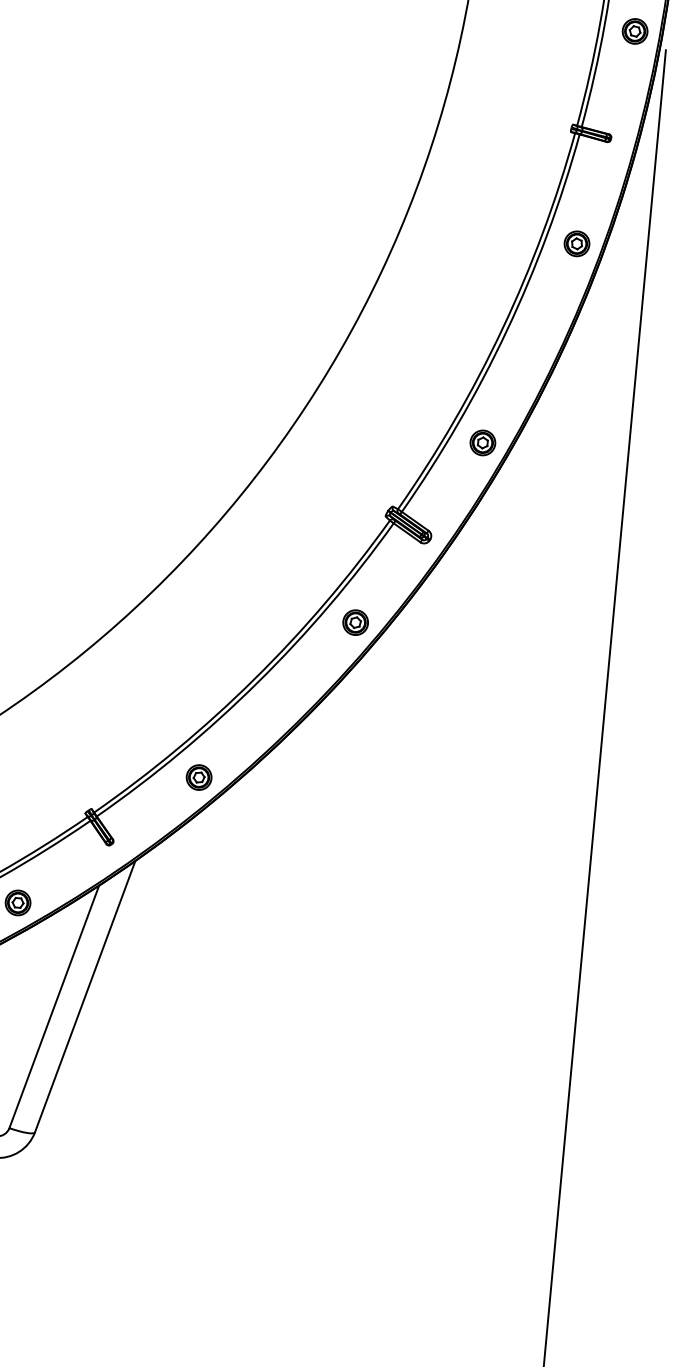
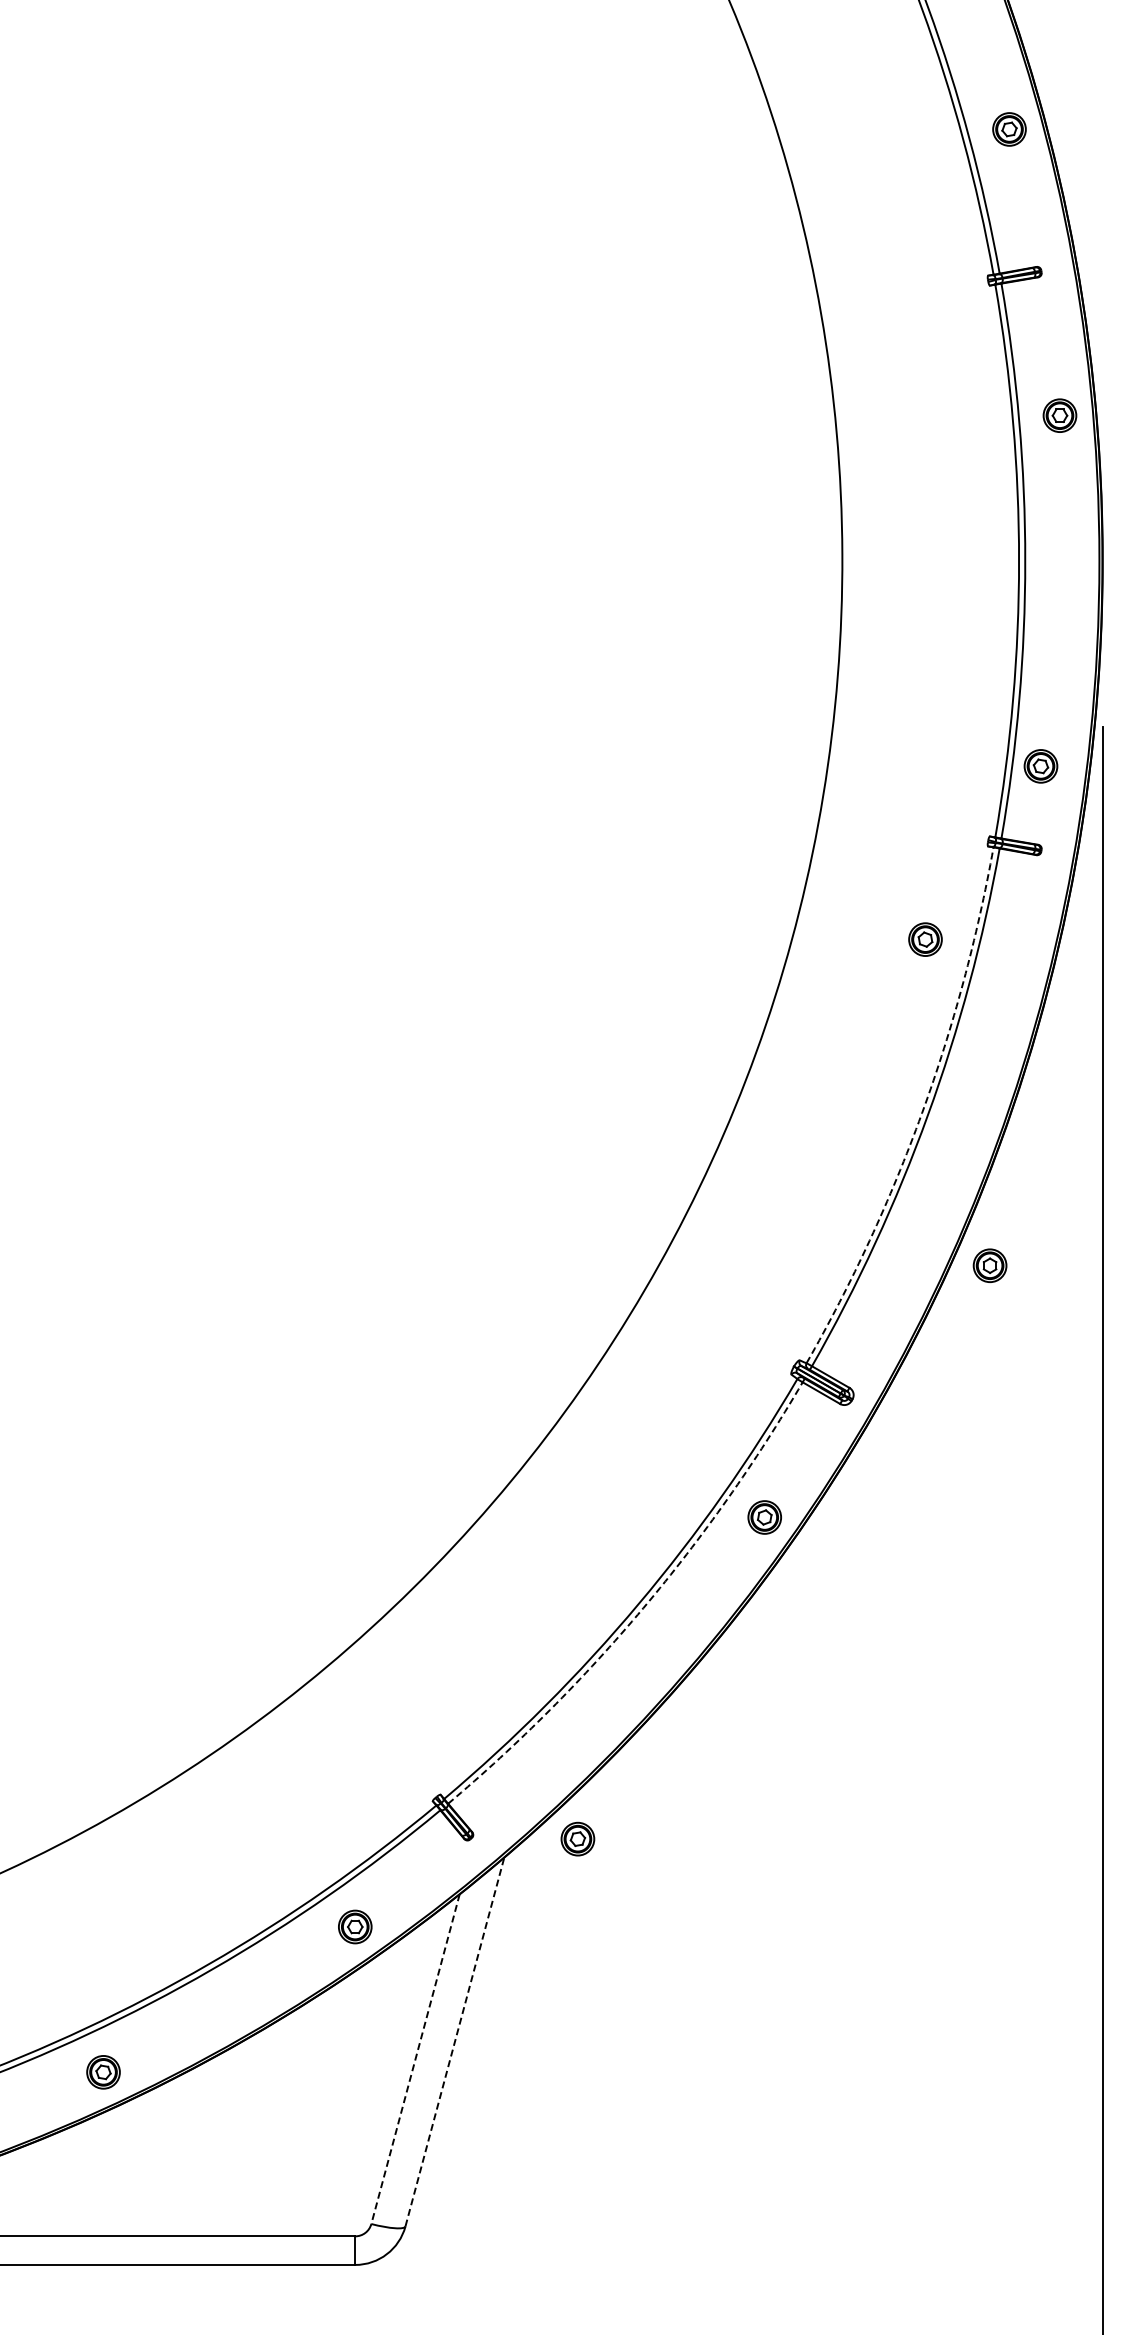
part: (634, 31) -> (1040, 766), moved
part: (577, 243) -> (925, 939), moved
arc: (502, 328) -> (922, 1113), solid -> dashed
part: (482, 442) -> (989, 1265), moved
arc: (257, 682) -> (643, 1608), solid -> dashed
part: (198, 777) -> (577, 1838), moved
line: (84, 997) -> (454, 2042), solid -> dashed
line: (54, 1007) -> (415, 2059), solid -> dashed

